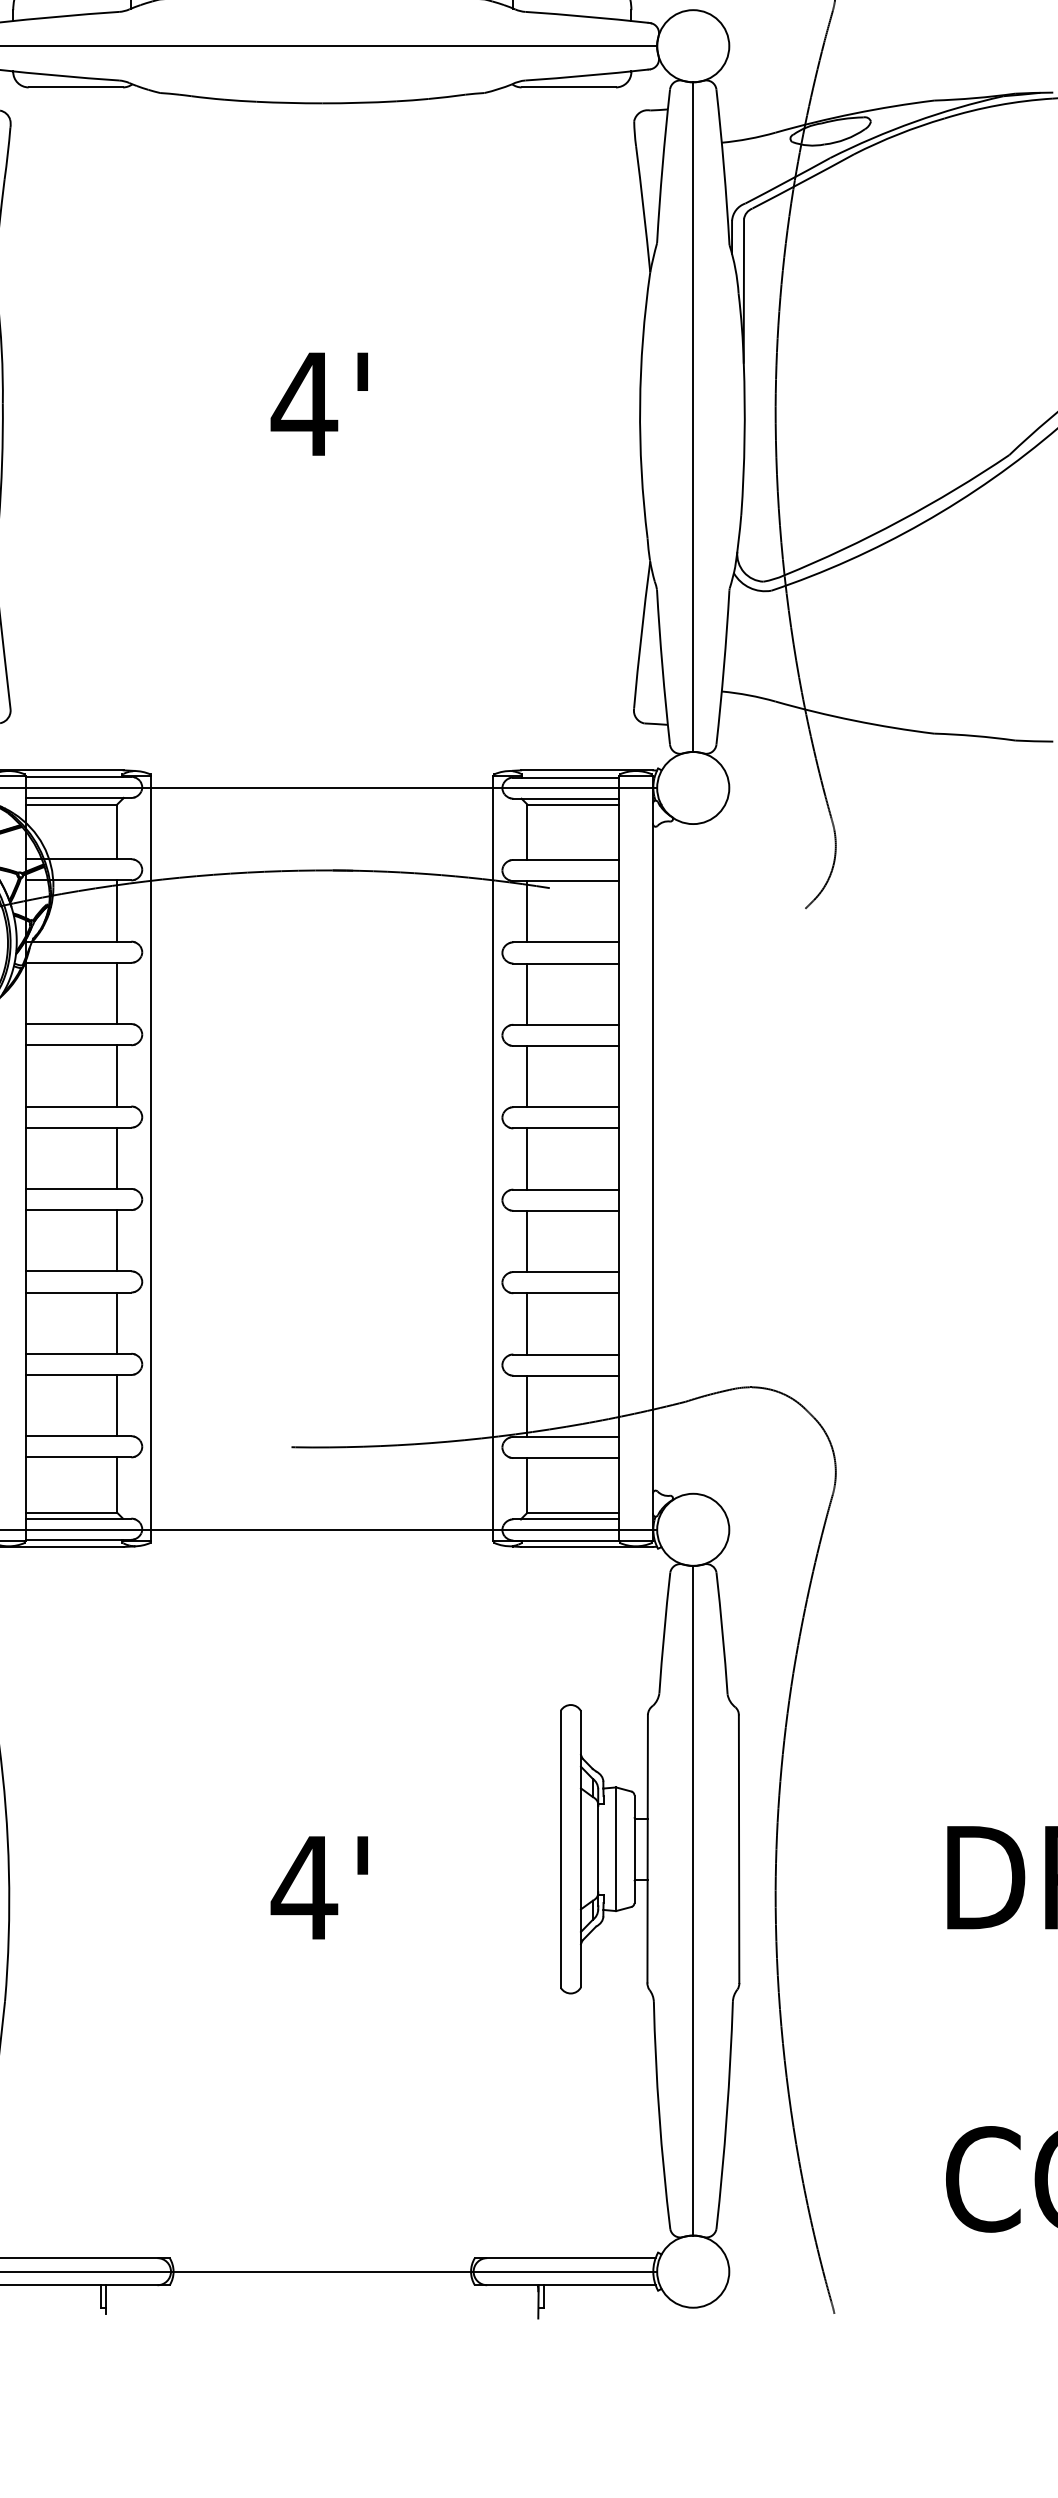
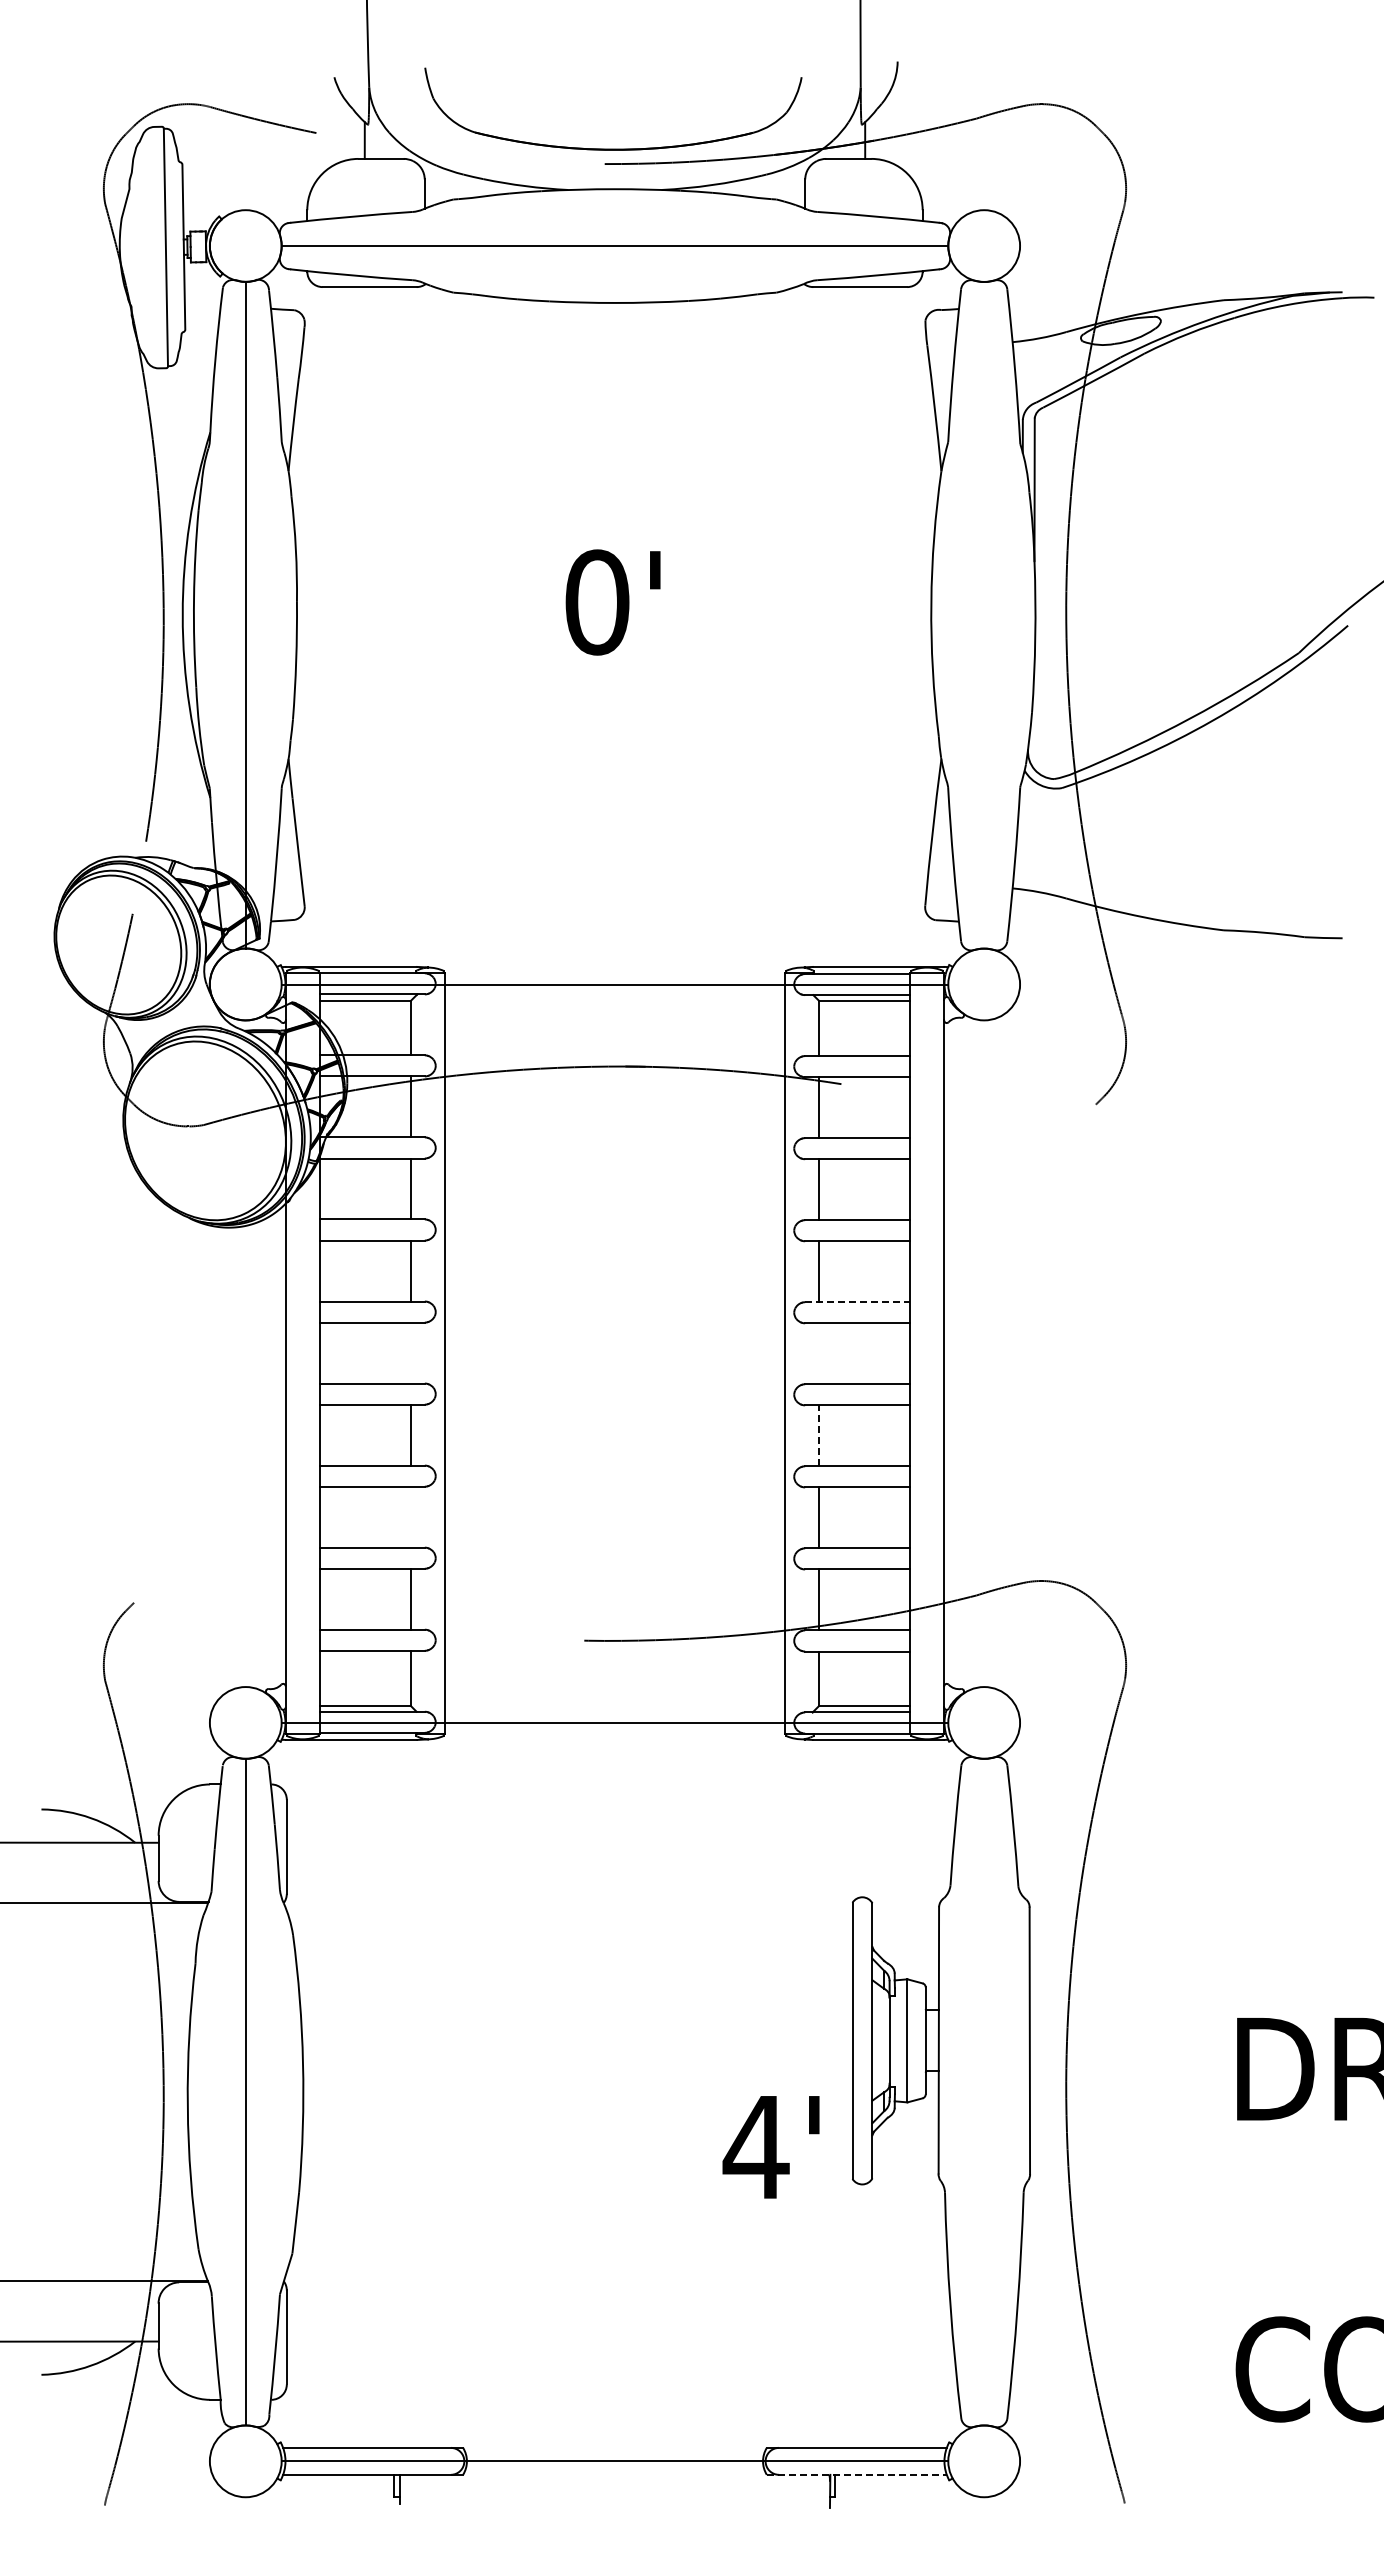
text: (303, 404) -> (596, 602), 4' -> 0'
line: (693, 416) -> (984, 614), removed
line: (565, 1107) -> (857, 1302), solid -> dashed
line: (116, 1157) -> (410, 1352), removed
line: (527, 1158) -> (819, 1353), removed
line: (527, 1241) -> (819, 1435), solid -> dashed
line: (116, 1322) -> (410, 1516), removed
text: (318, 1888) -> (770, 2147), moved
line: (693, 1900) -> (984, 2091), removed
line: (564, 2284) -> (856, 2474), solid -> dashed

